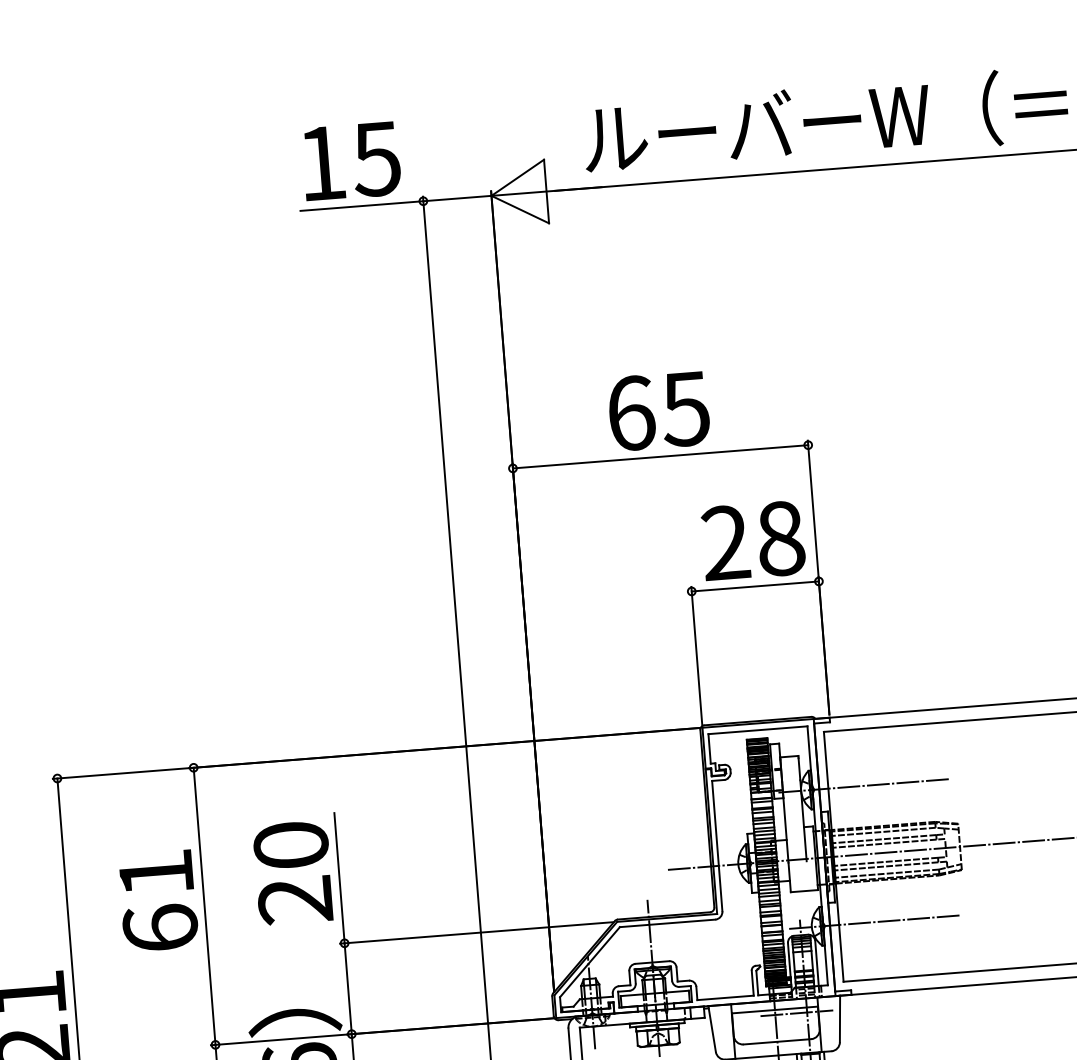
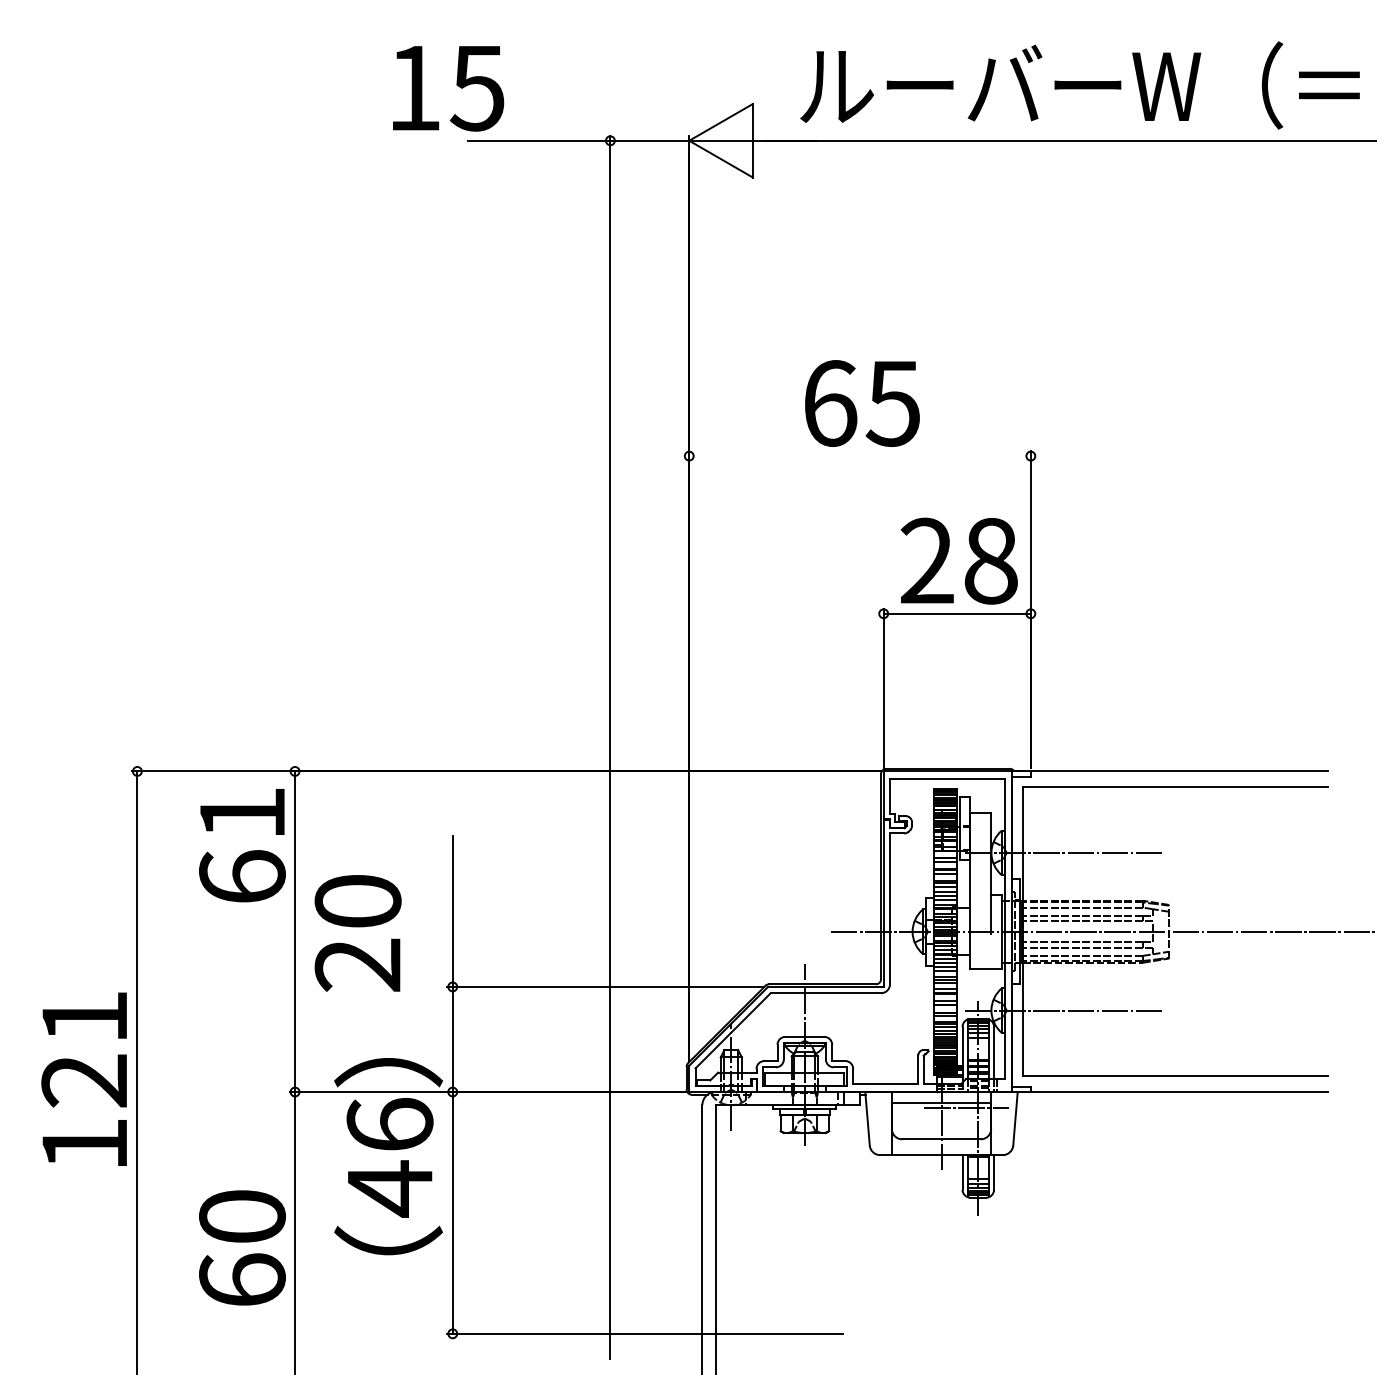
text: (351, 161) -> (448, 88), moved
line: (660, 457) -> (859, 456), removed
text: (292, 873) -> (357, 933), moved
text: (158, 901) -> (242, 845), moved

